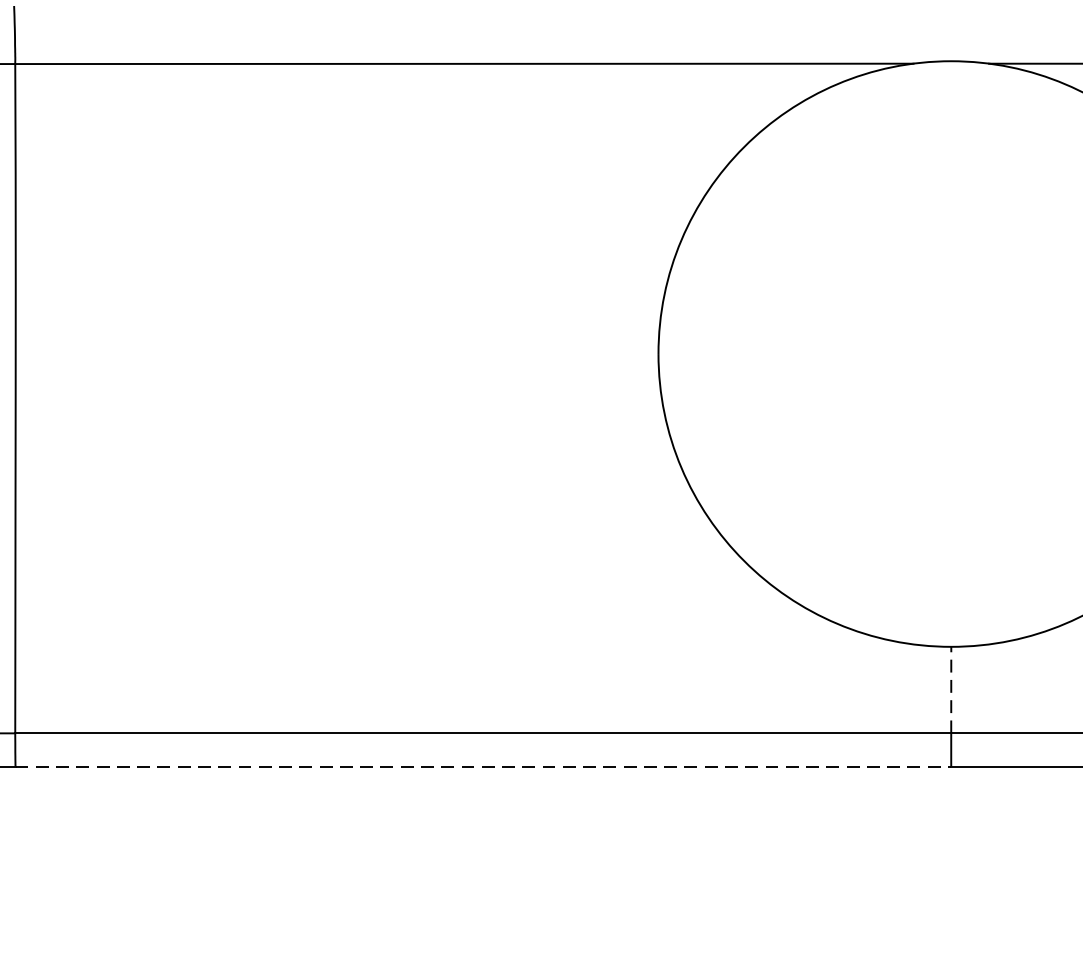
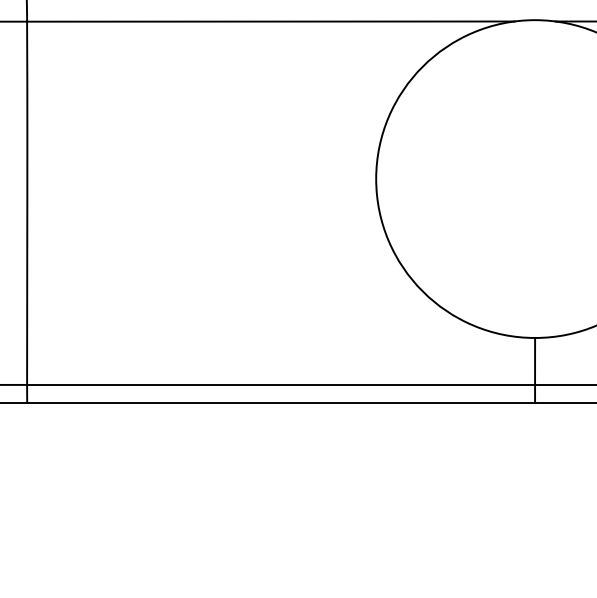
line: (952, 688) -> (535, 360), dashed -> solid
line: (484, 765) -> (281, 402), dashed -> solid

